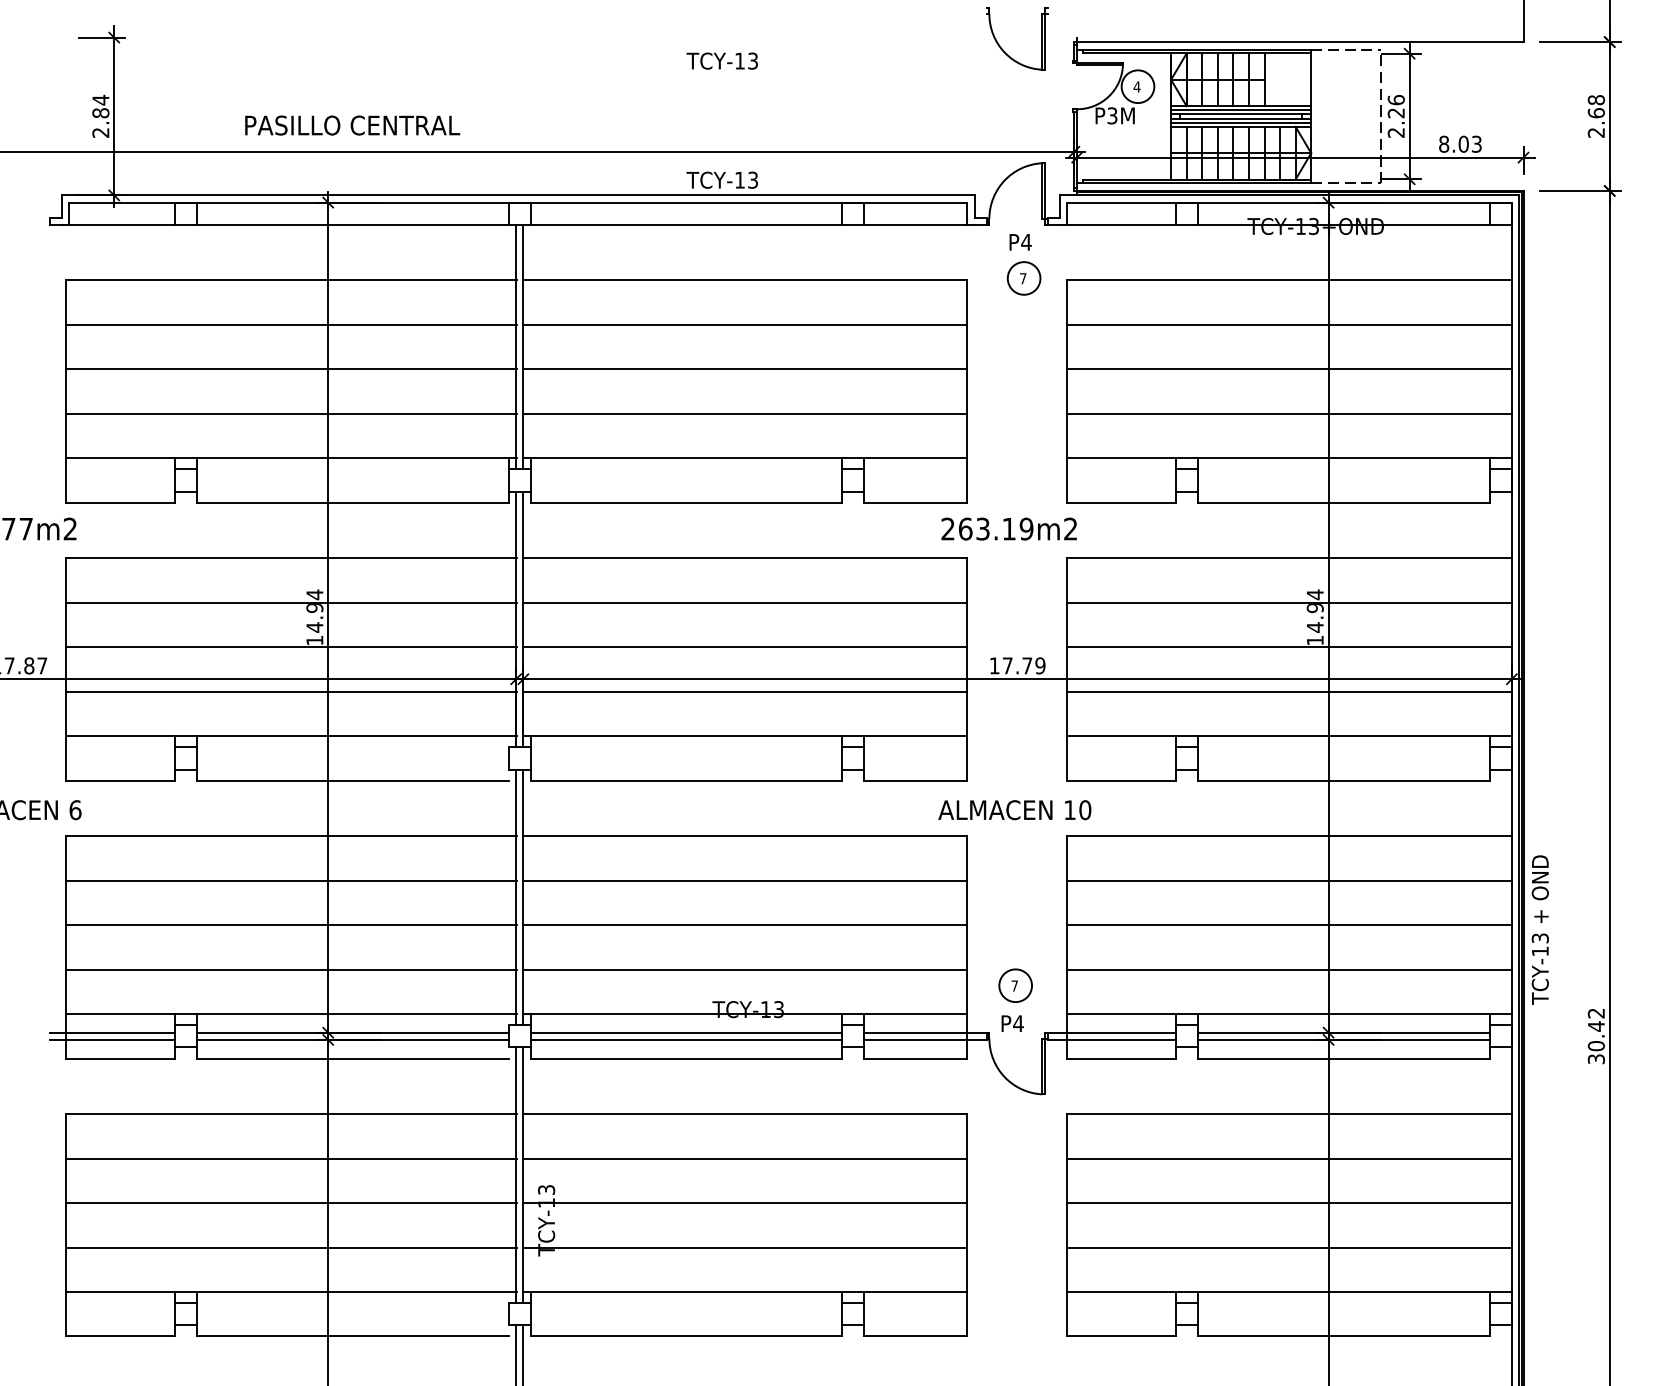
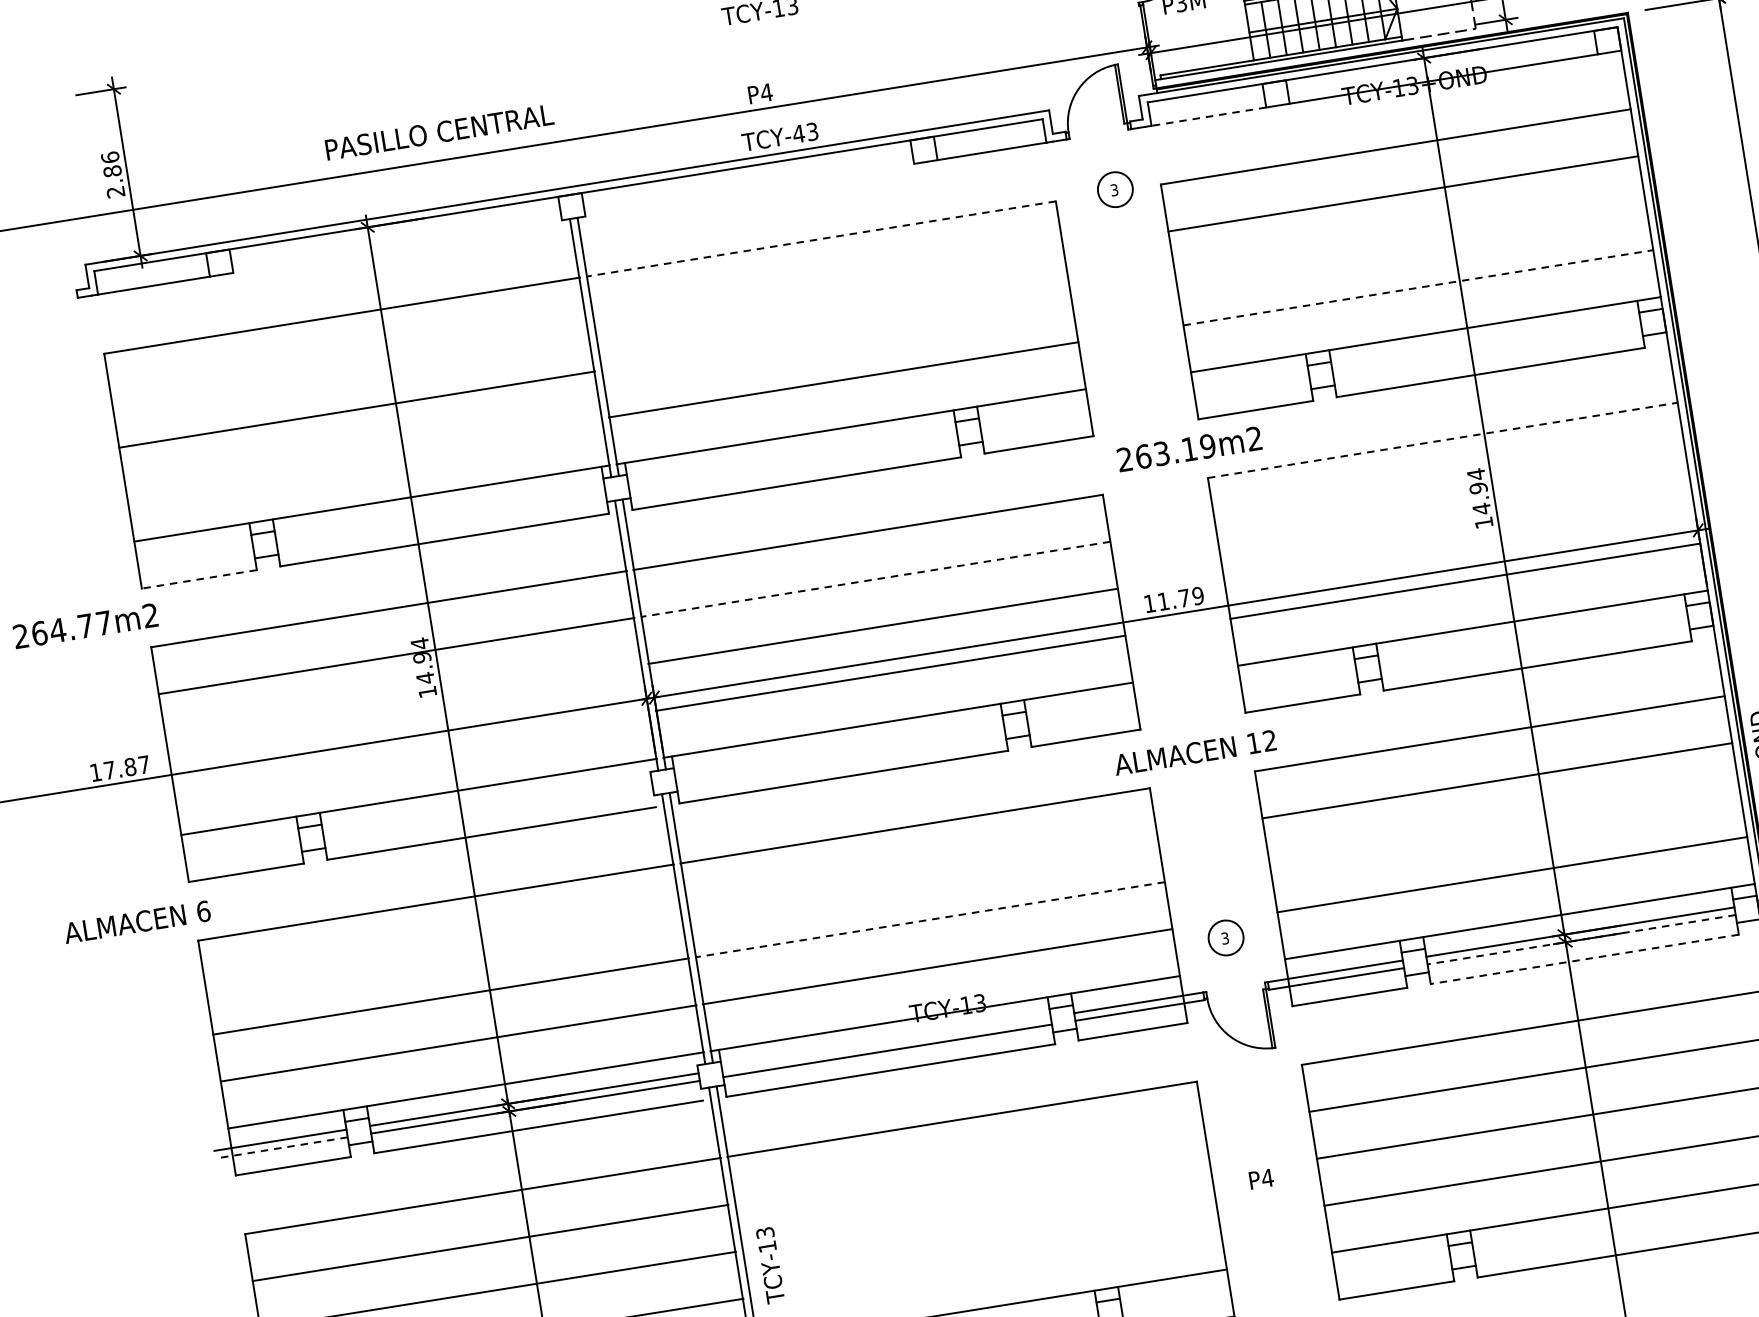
text: (100, 99) -> (109, 156), 2.84 -> 2.86
text: (352, 125) -> (439, 132), moved
text: (739, 180) -> (798, 134), TCY-13 -> TCY-43
line: (352, 224) -> (397, 246), removed
line: (686, 224) -> (749, 189), removed
line: (1120, 224) -> (1208, 116), solid -> dashed
text: (1020, 242) -> (760, 93), moved
text: (1023, 278) -> (1114, 189), 7 -> 3
line: (744, 280) -> (820, 239), solid -> dashed
line: (291, 324) -> (349, 362), removed
line: (744, 324) -> (827, 285), removed
line: (744, 369) -> (835, 333), removed
line: (1288, 369) -> (1409, 241), removed
line: (291, 413) -> (364, 456), removed
line: (1289, 413) -> (1418, 287), solid -> dashed
line: (120, 502) -> (199, 579), solid -> dashed
text: (1008, 528) -> (1188, 448), moved
line: (1289, 558) -> (1442, 440), solid -> dashed
line: (744, 602) -> (874, 579), solid -> dashed
line: (1288, 602) -> (1449, 487), removed
line: (291, 647) -> (404, 703), removed
line: (1288, 647) -> (1456, 534), removed
text: (1007, 665) -> (1163, 601), 17.79 -> 11.79
line: (291, 691) -> (411, 749), removed
text: (1085, 810) -> (1270, 741), 10 -> 12
line: (291, 880) -> (443, 949), removed
line: (744, 880) -> (921, 872), removed
line: (744, 925) -> (929, 920), solid -> dashed
line: (1288, 925) -> (1503, 828), removed
text: (1014, 985) -> (1224, 937), 7 -> 3
text: (1012, 1023) -> (1261, 1179), moved
line: (686, 1032) -> (886, 1043), removed
line: (112, 1039) -> (281, 1147), solid -> dashed
line: (1343, 1039) -> (1581, 939), solid -> dashed
line: (1343, 1058) -> (1584, 959), solid -> dashed
line: (744, 1158) -> (968, 1166), removed
line: (744, 1203) -> (976, 1213), removed
line: (744, 1247) -> (984, 1260), removed

